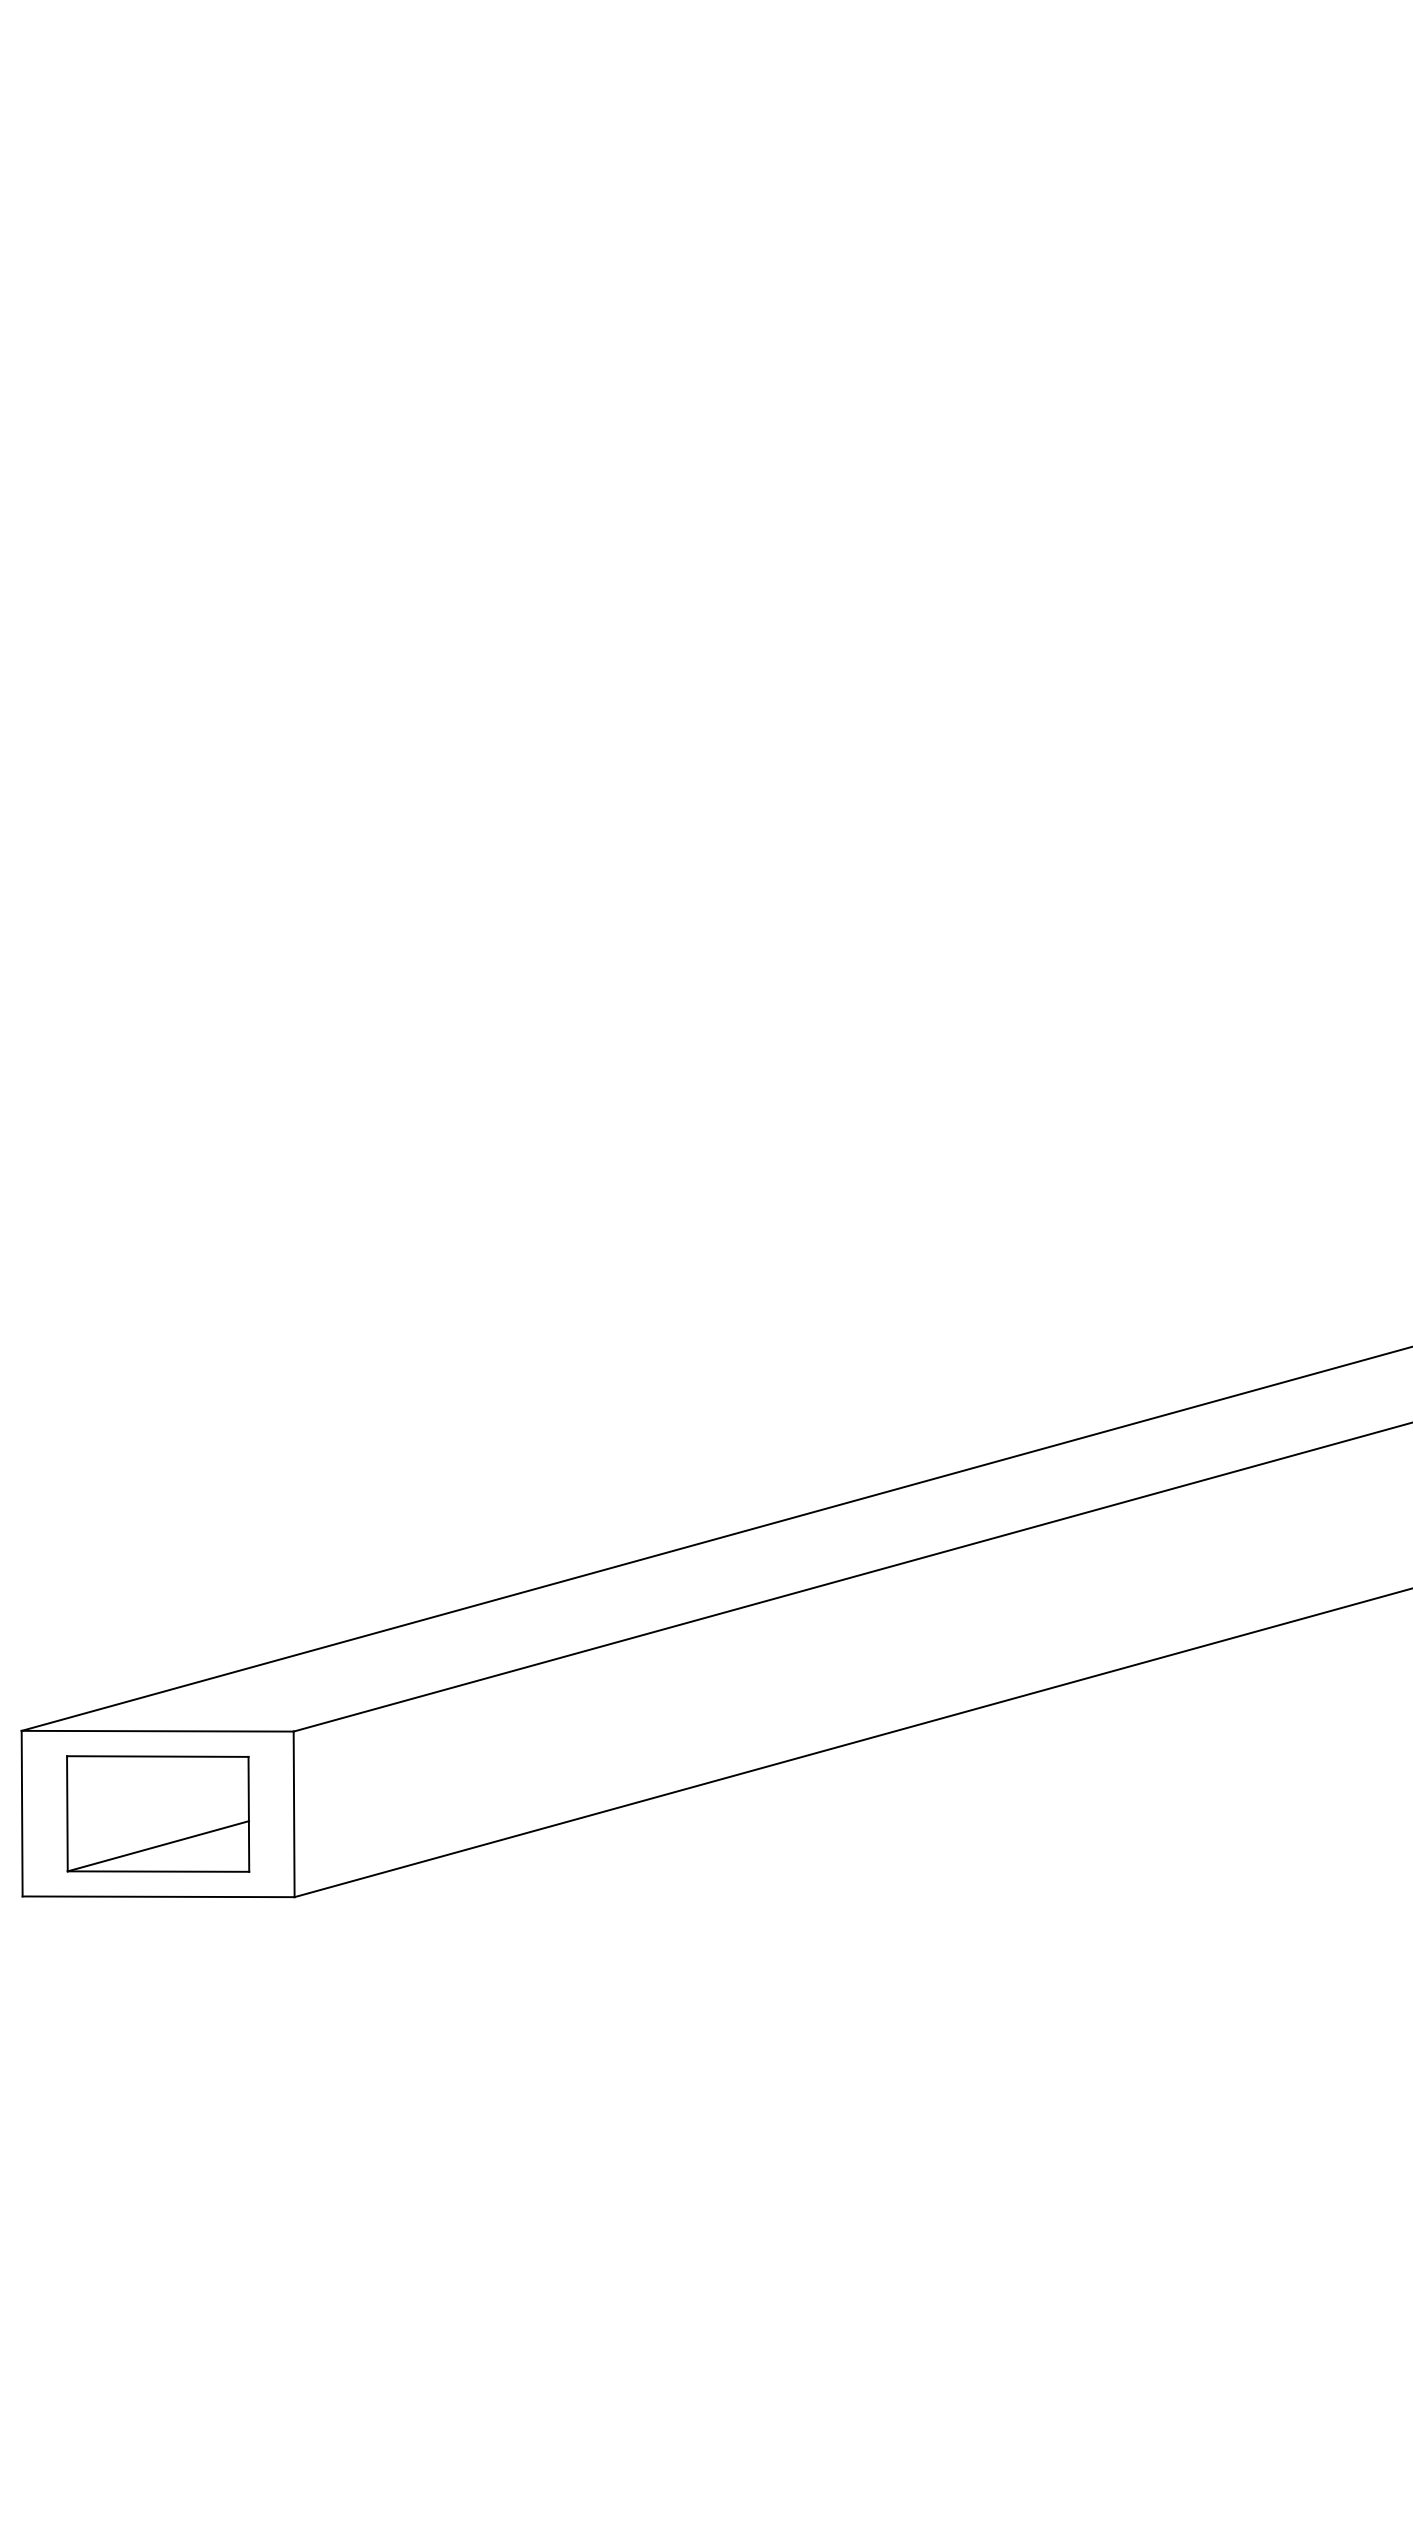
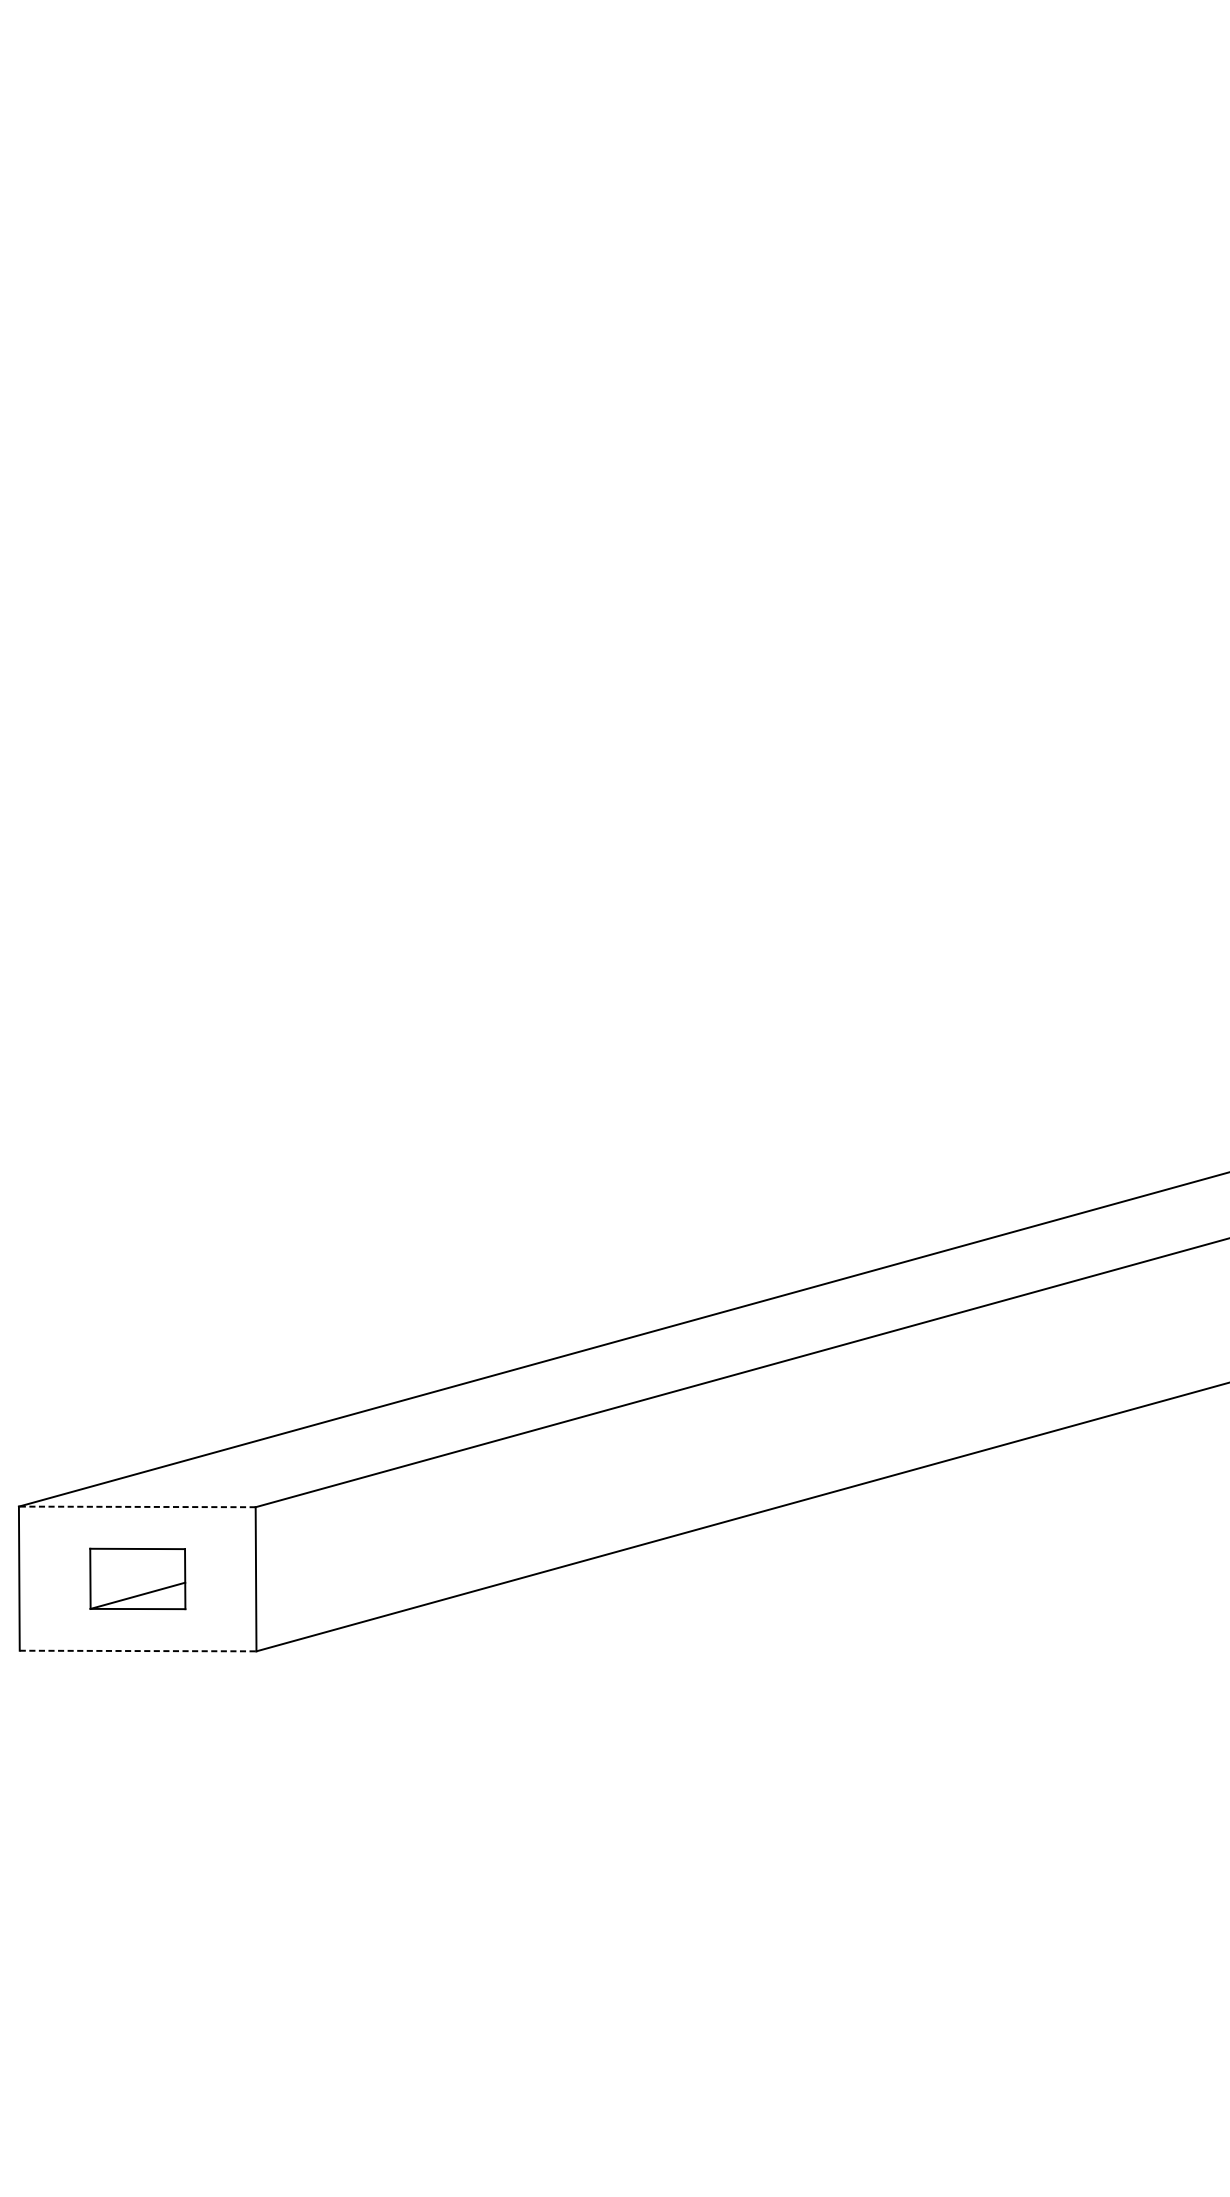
line: (157, 1731) -> (137, 1507), solid -> dashed
part: (158, 1813) -> (138, 1578), size x0.6
line: (158, 1896) -> (138, 1650), solid -> dashed

